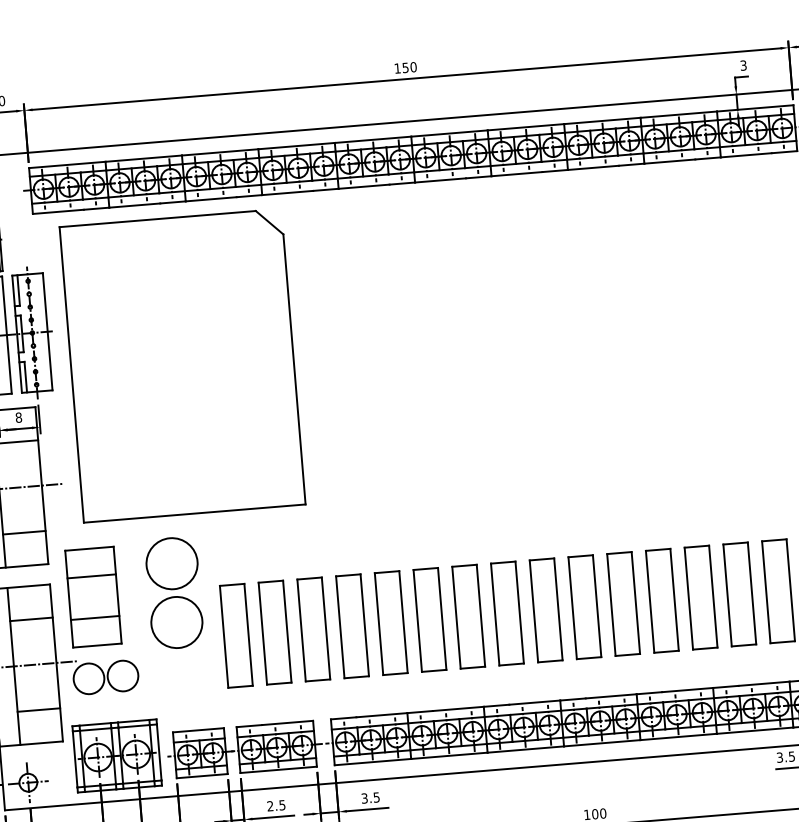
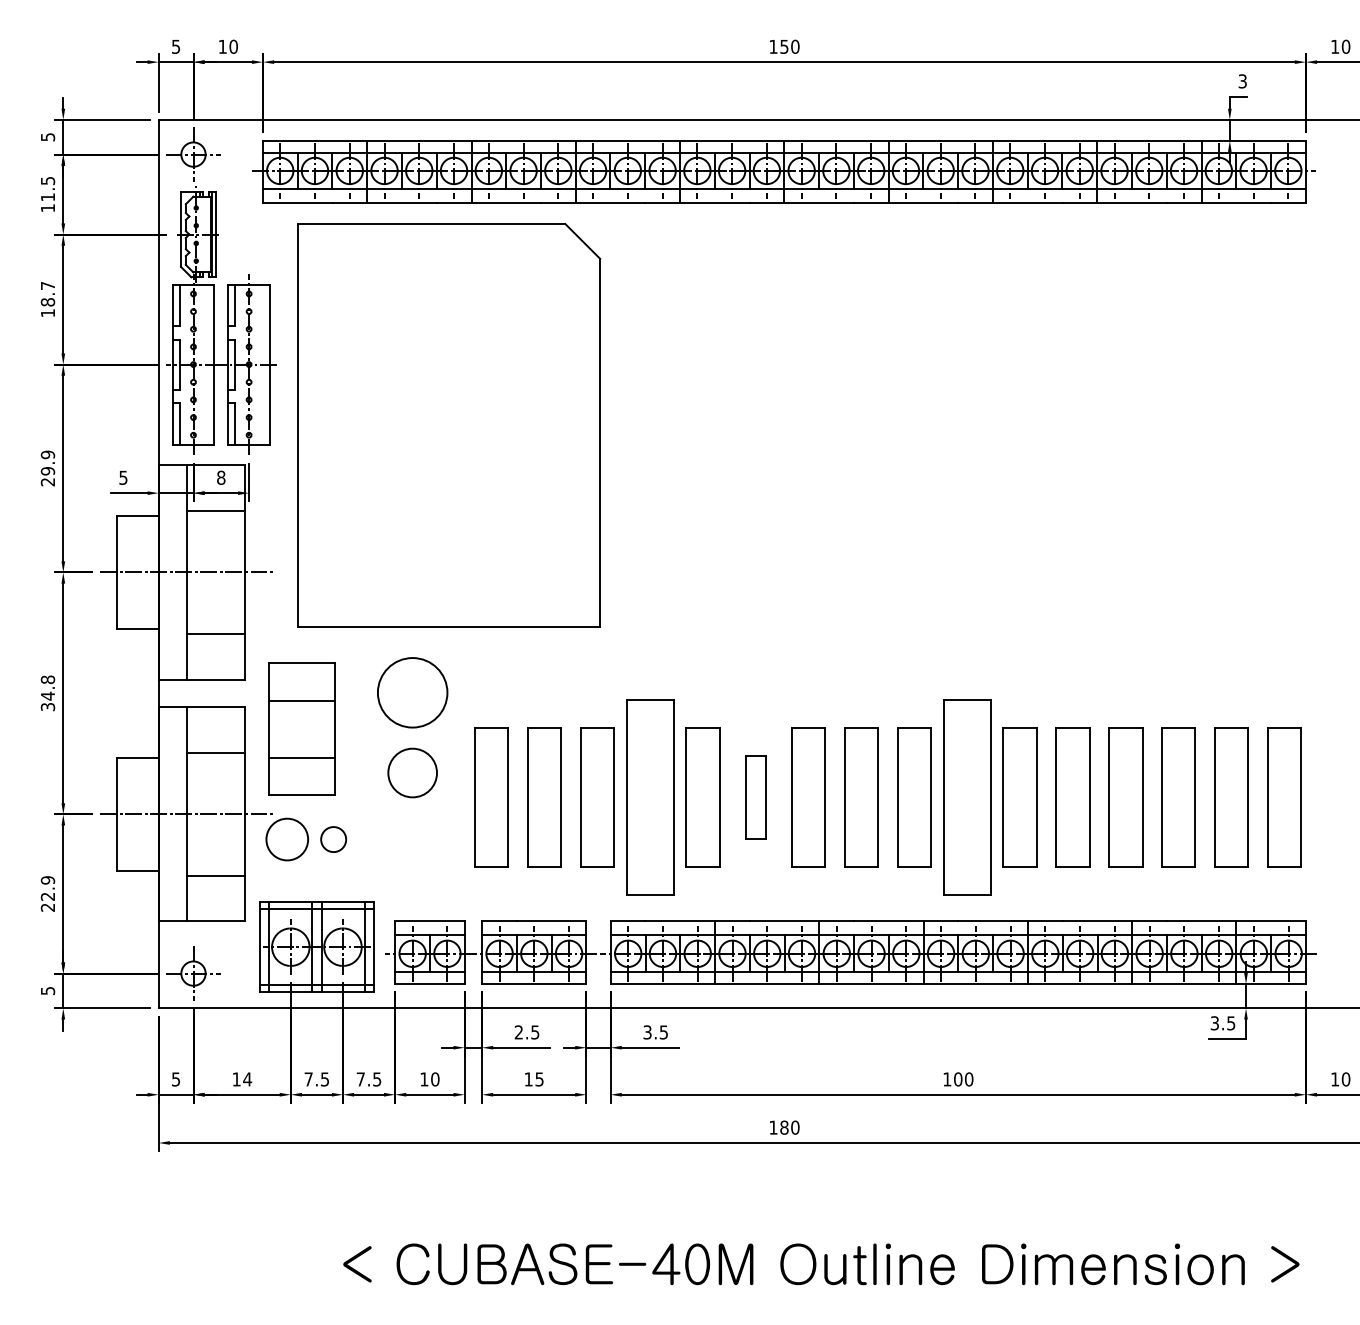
part: (585, 607) -> (967, 797), size x1.4
part: (429, 619) -> (755, 797), size x0.6
circle: (176, 622) -> (412, 772), size x0.7
part: (352, 626) -> (650, 797), size x1.4
circle: (122, 676) -> (333, 839), size x0.6

